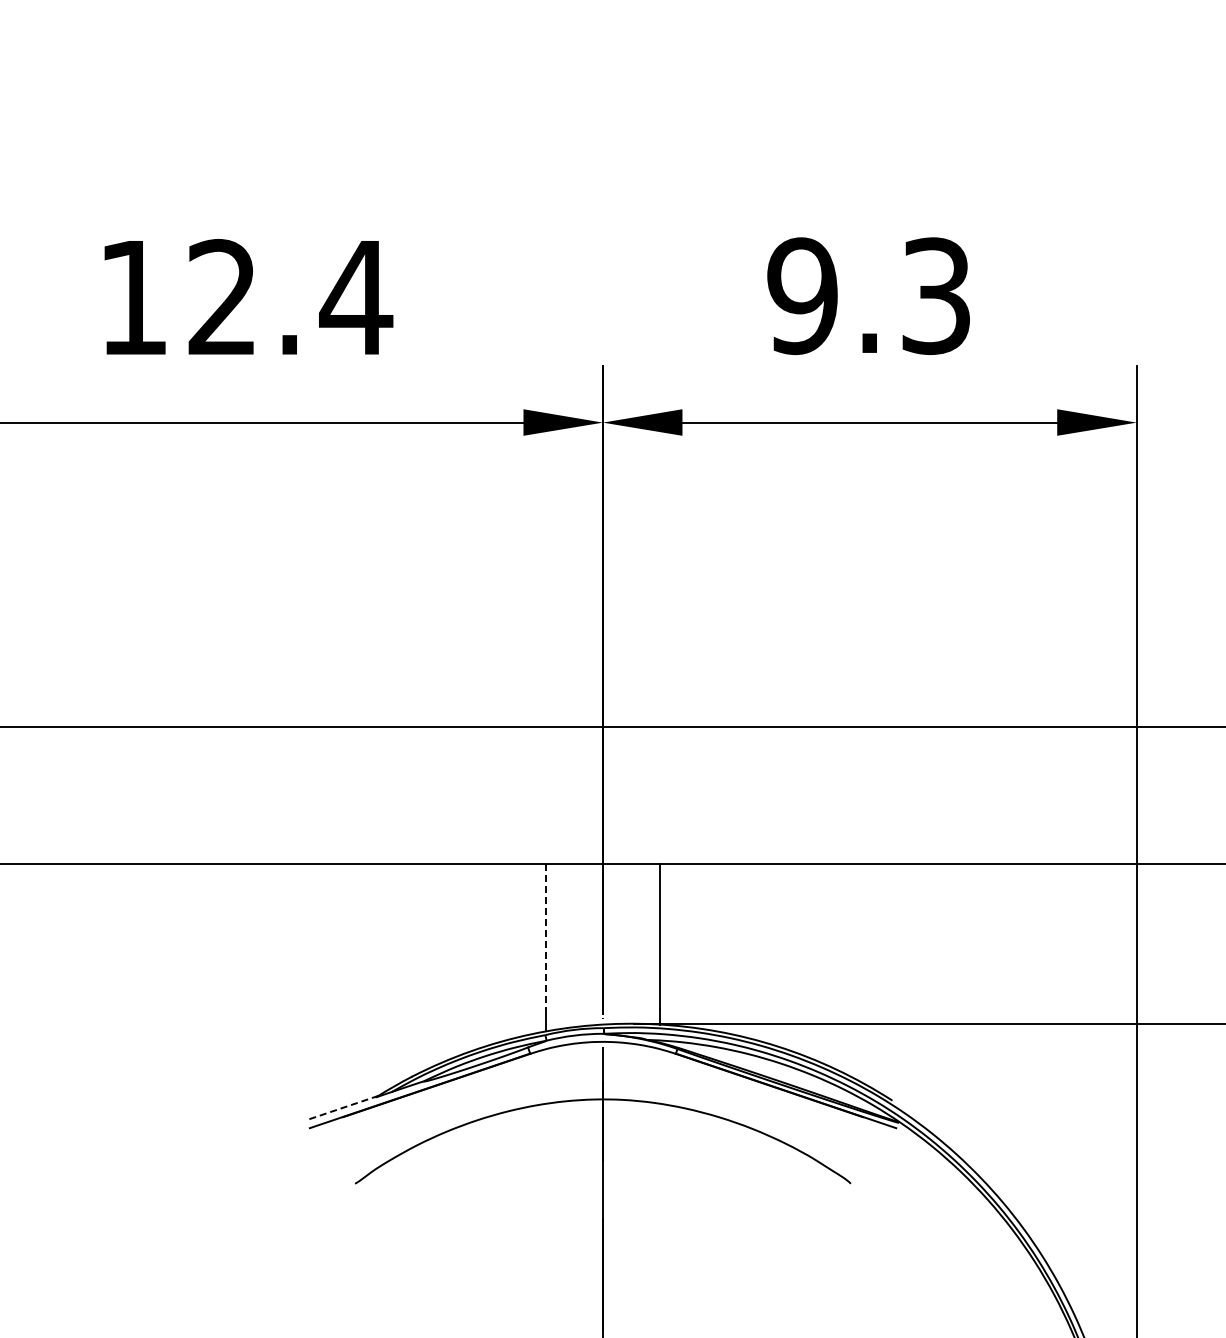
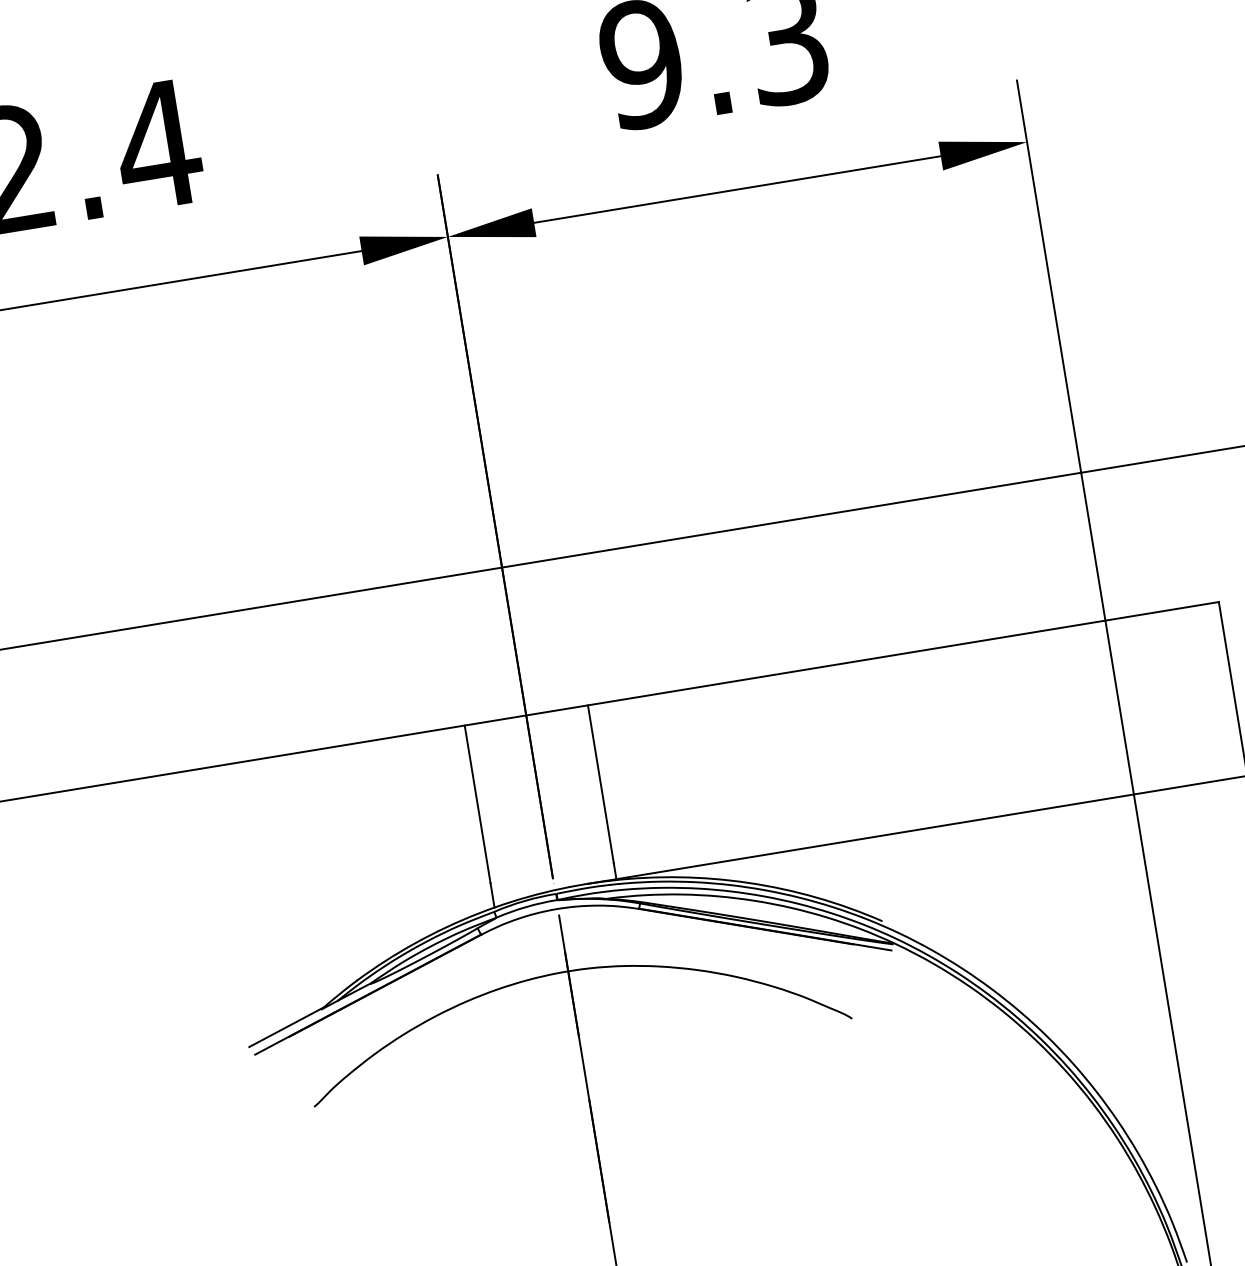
line: (546, 936) -> (477, 804), dashed -> solid
line: (341, 1108) -> (286, 1027), dashed -> solid

